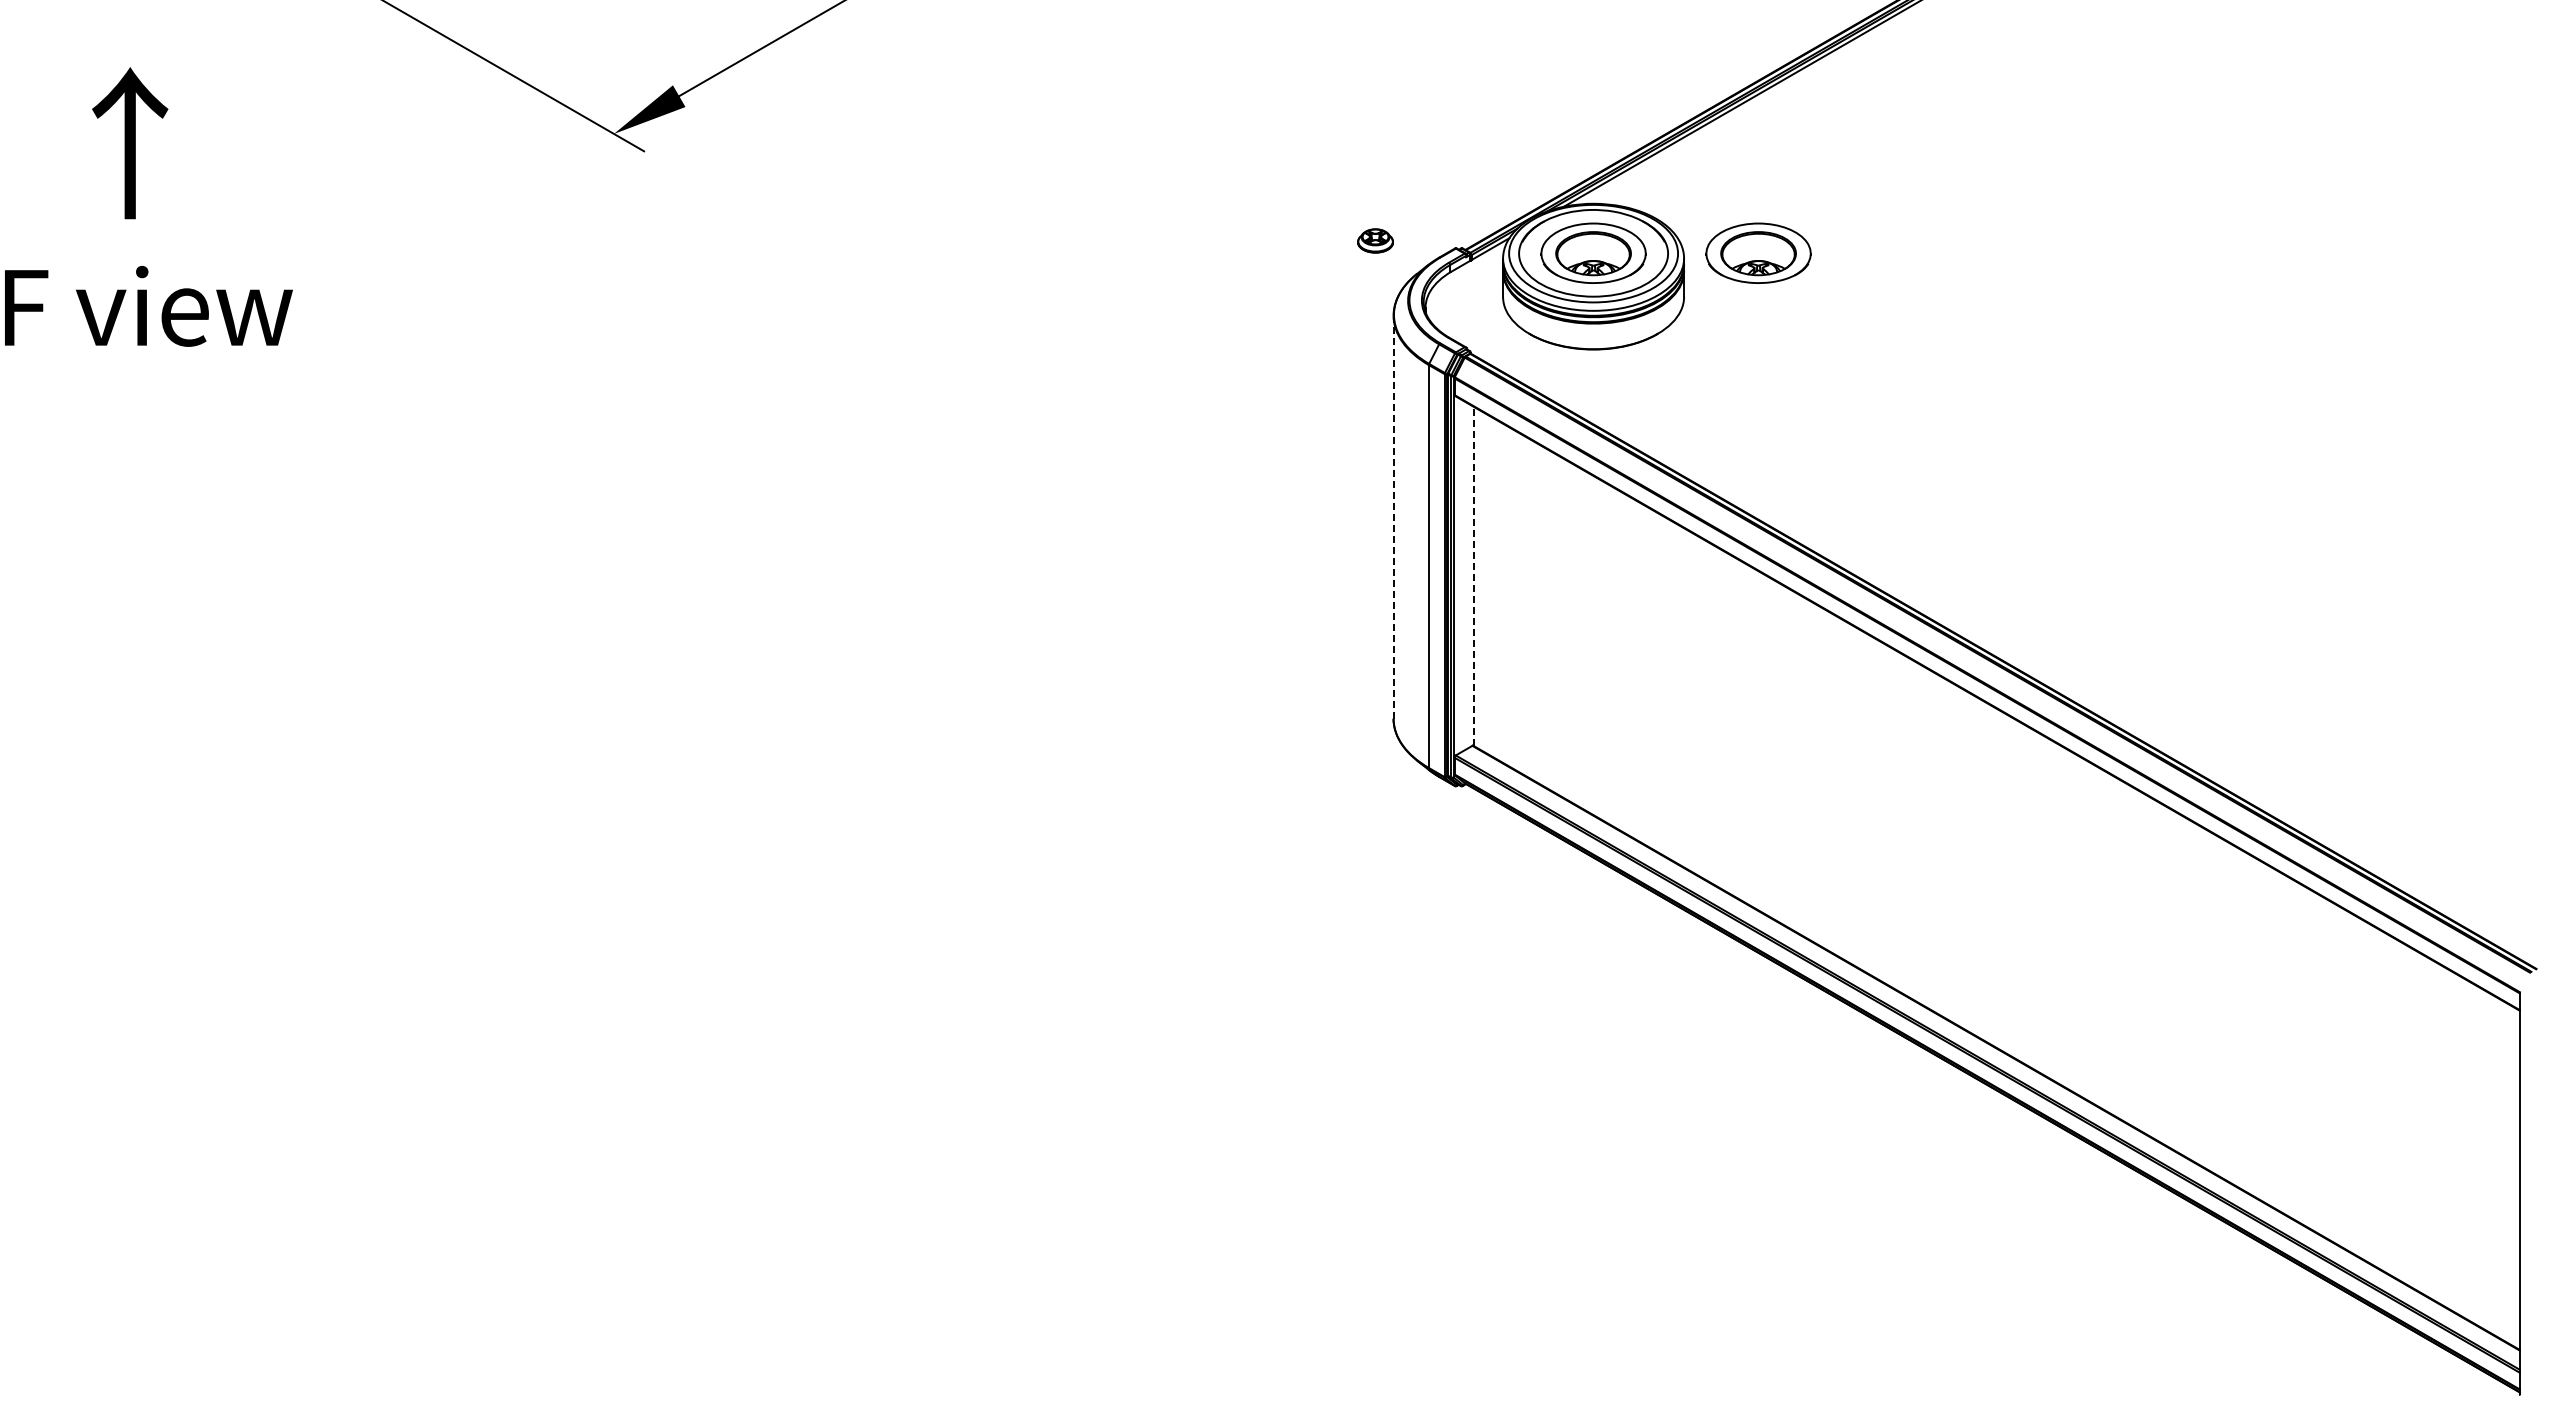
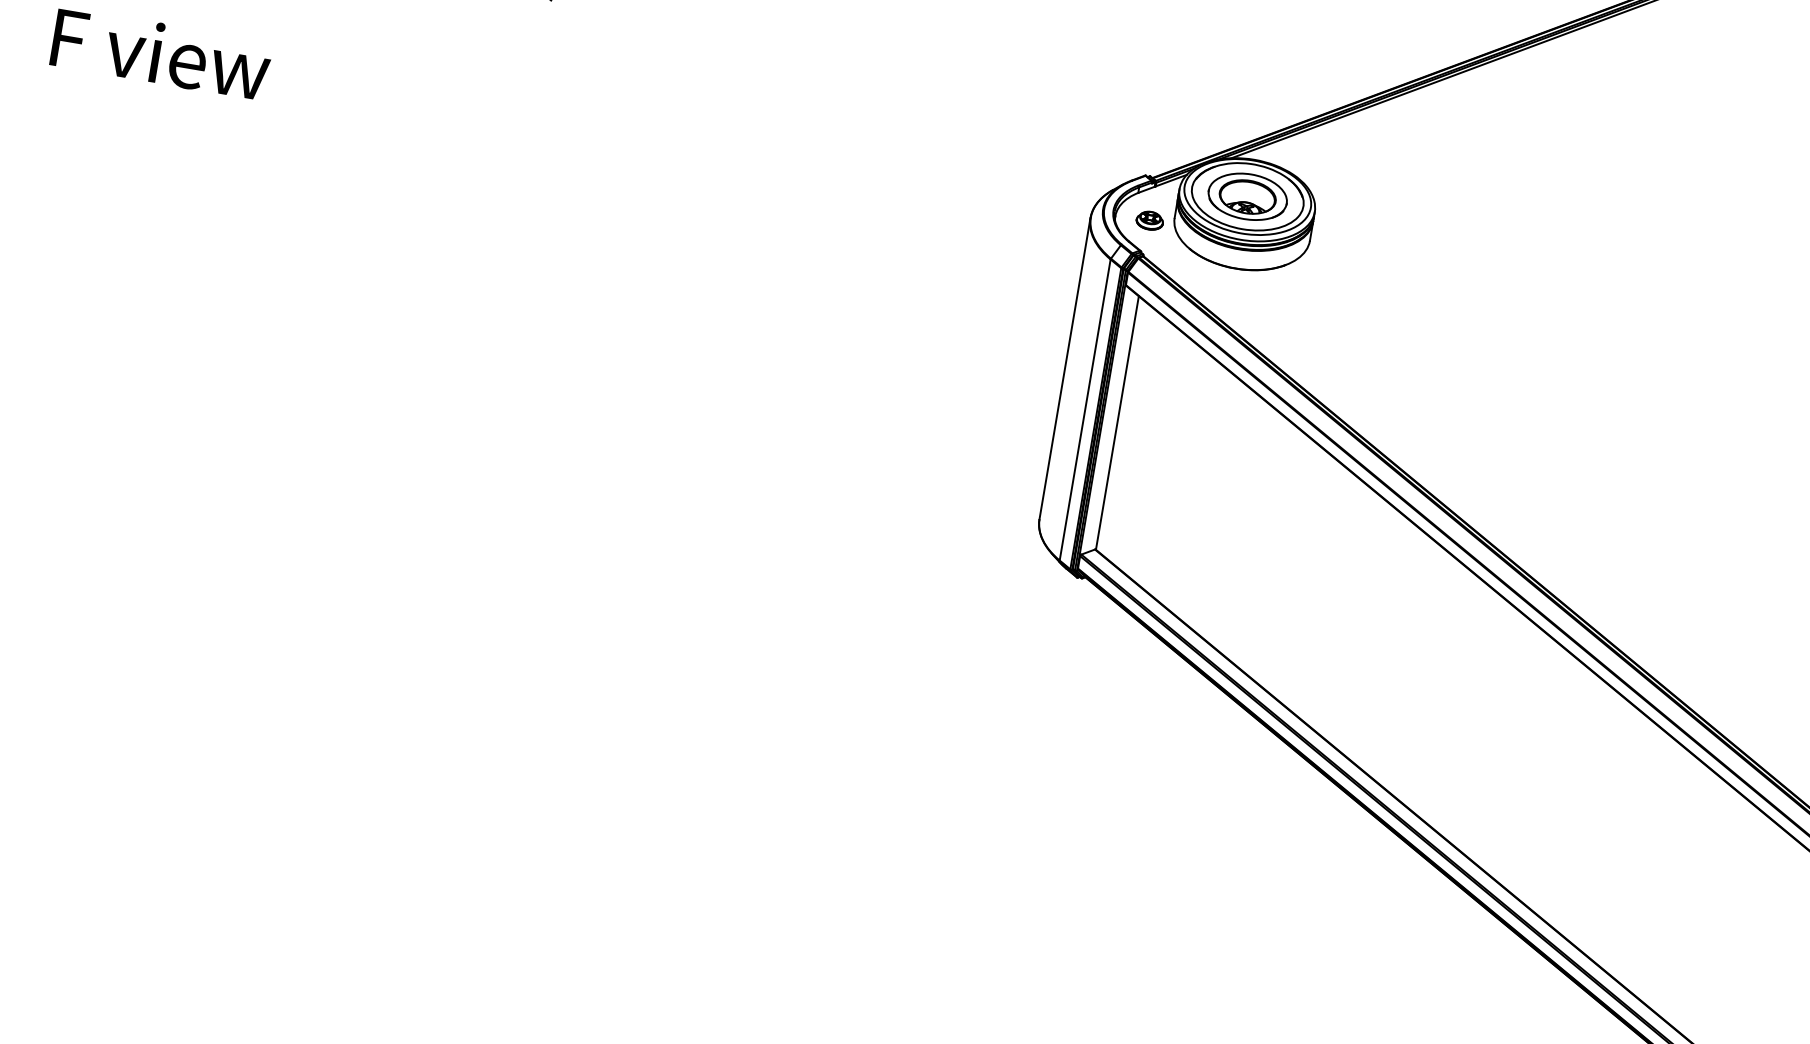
part: (1375, 240) -> (1150, 220), moved
part: (1758, 252) -> (1371, 217), removed
line: (1393, 517) -> (1064, 368), dashed -> solid
line: (1473, 576) -> (1117, 423), dashed -> solid

